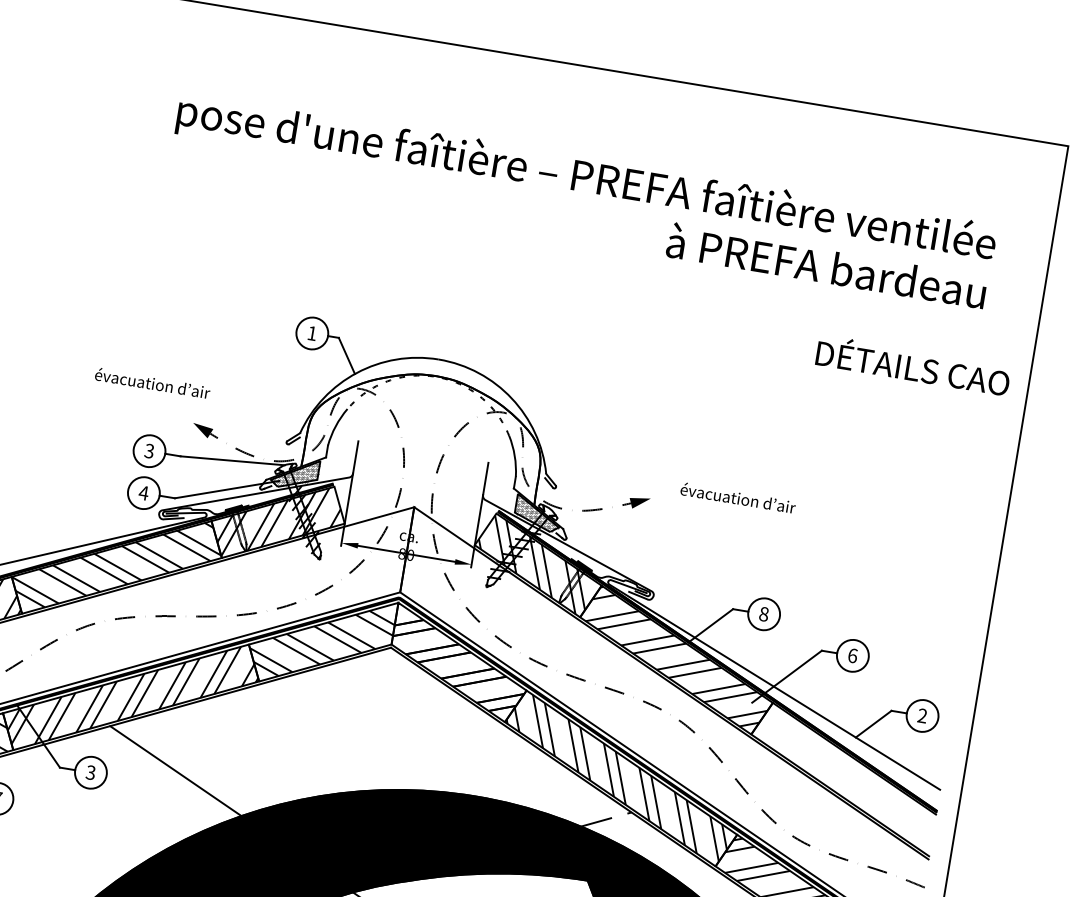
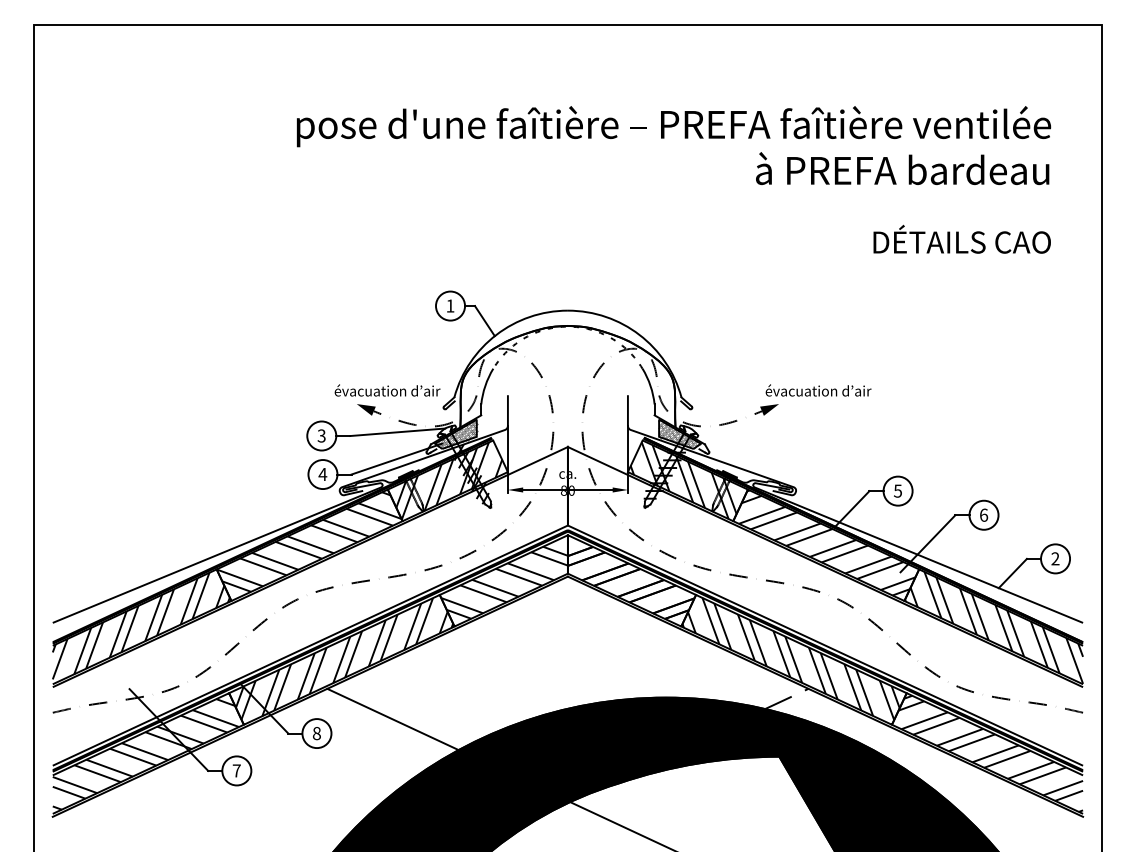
text: (912, 364) -> (961, 238), moved
text: (152, 383) -> (387, 390), moved
text: (738, 497) -> (818, 390), moved
text: (764, 613) -> (898, 490), 8 -> 5
text: (90, 772) -> (316, 733), 3 -> 8
hatch: (844, 779) -> (994, 627), added

